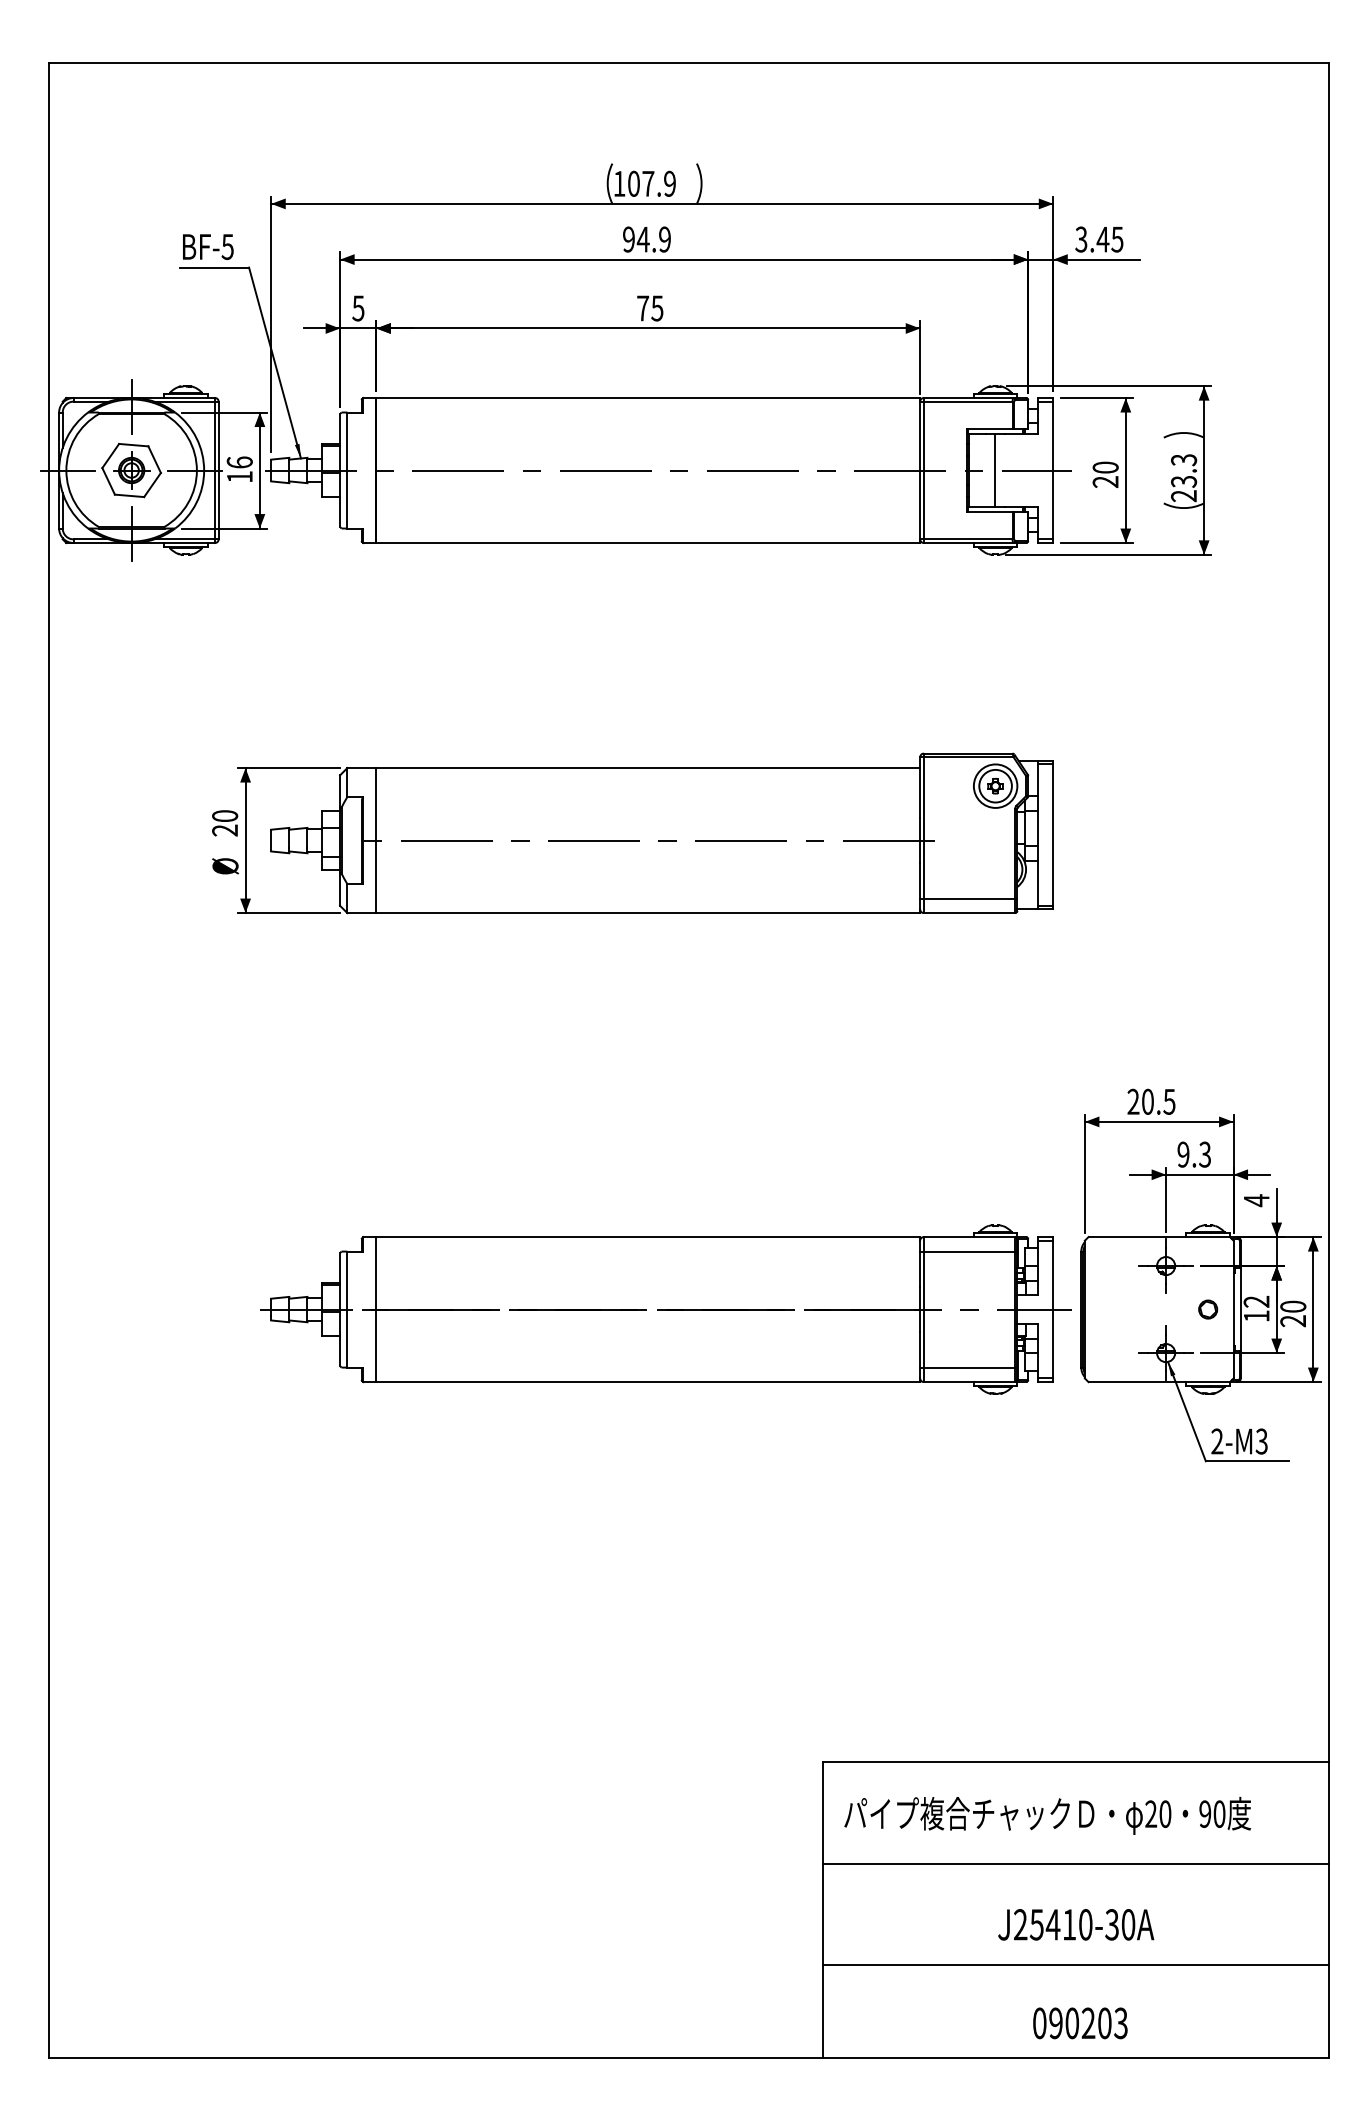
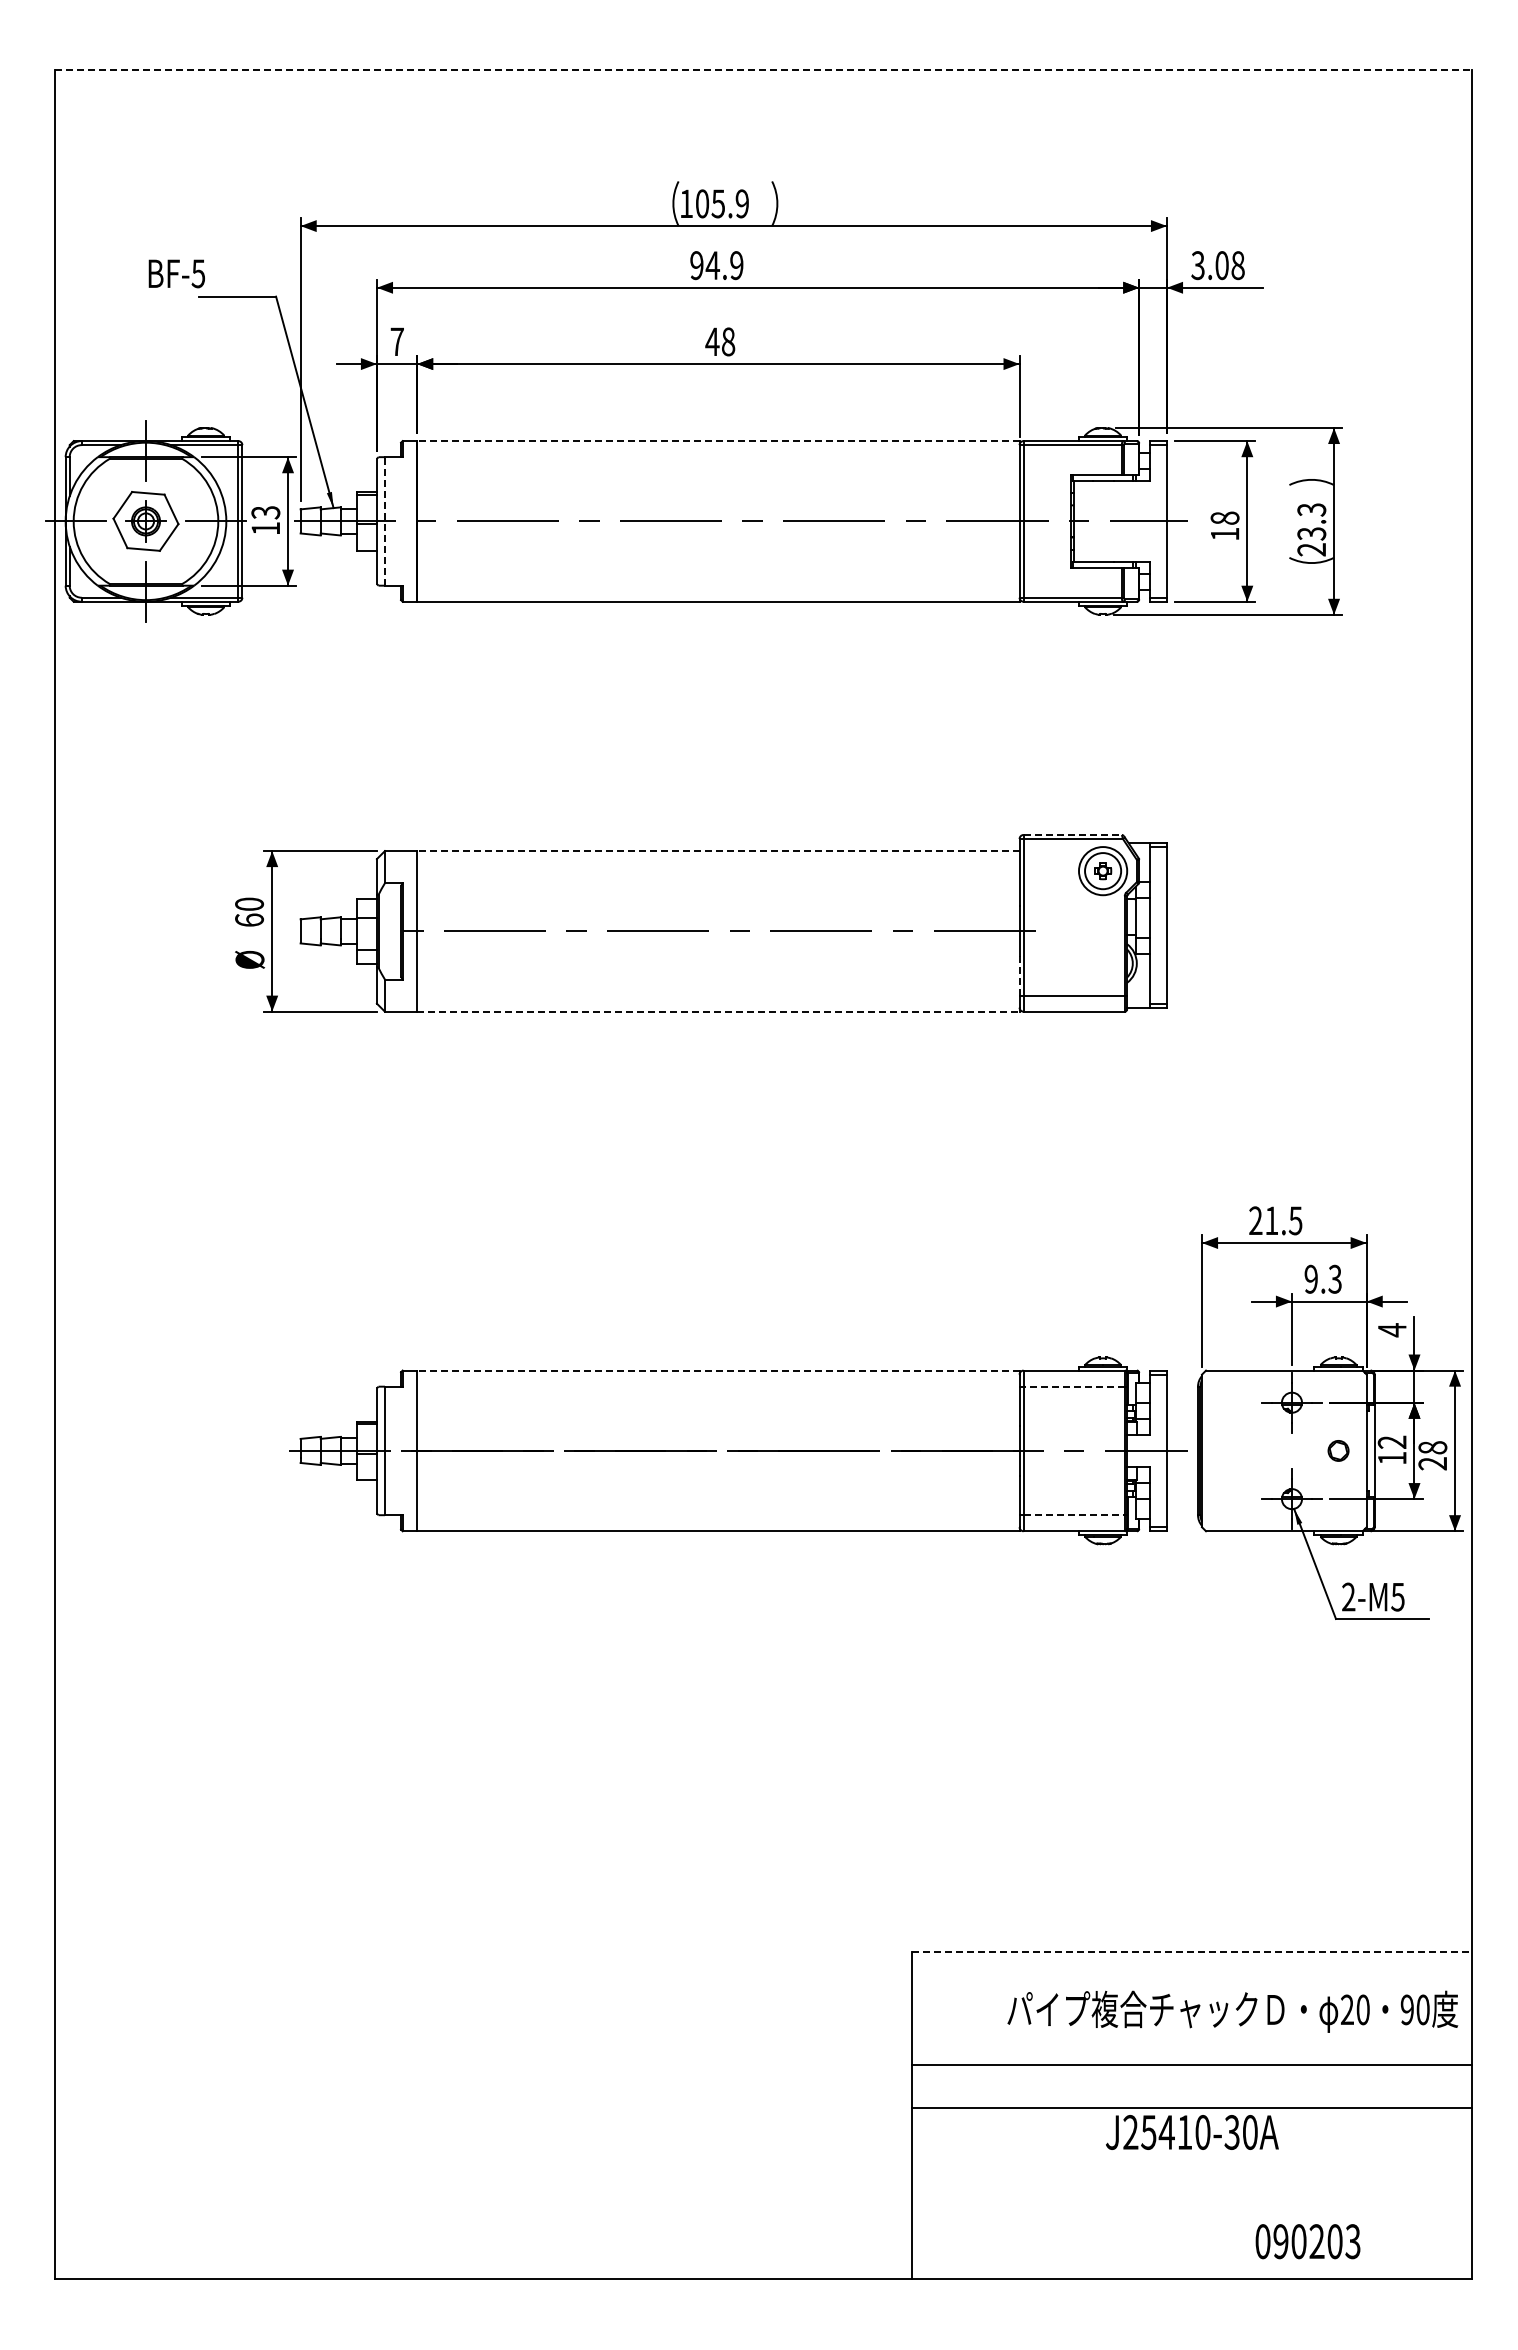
line: (689, 63) -> (763, 70), solid -> dashed
text: (648, 183) -> (718, 203), 107.9 -> 105.9
text: (1109, 239) -> (1229, 265), 3.45 -> 3.08
text: (207, 246) -> (176, 273), moved
text: (357, 308) -> (396, 341), 5 -> 7
text: (650, 308) -> (720, 341), 75 -> 48
line: (647, 398) -> (717, 441), solid -> dashed
text: (239, 462) -> (265, 512), 16 -> 13
line: (346, 469) -> (384, 520), solid -> dashed
line: (994, 470) -> (1101, 521), removed
text: (1105, 474) -> (1224, 525), 20 -> 18
line: (968, 753) -> (1073, 834), solid -> dashed
line: (647, 768) -> (717, 851), solid -> dashed
text: (225, 829) -> (249, 919), 20 -> 60
line: (920, 881) -> (1019, 976), solid -> dashed
line: (648, 912) -> (718, 1011), solid -> dashed
text: (1147, 1101) -> (1271, 1220), 20.5 -> 21.5
line: (647, 1236) -> (717, 1370), solid -> dashed
line: (969, 1251) -> (1074, 1386), solid -> dashed
text: (1292, 1306) -> (1432, 1447), 20 -> 28
line: (969, 1367) -> (1074, 1515), solid -> dashed
text: (1261, 1440) -> (1397, 1596), 2-M3 -> 2-M5
line: (1076, 1762) -> (1192, 1952), solid -> dashed
text: (1047, 1815) -> (1232, 2011), moved
line: (1076, 1965) -> (1192, 2108), moved
text: (1079, 2023) -> (1307, 2241), moved

